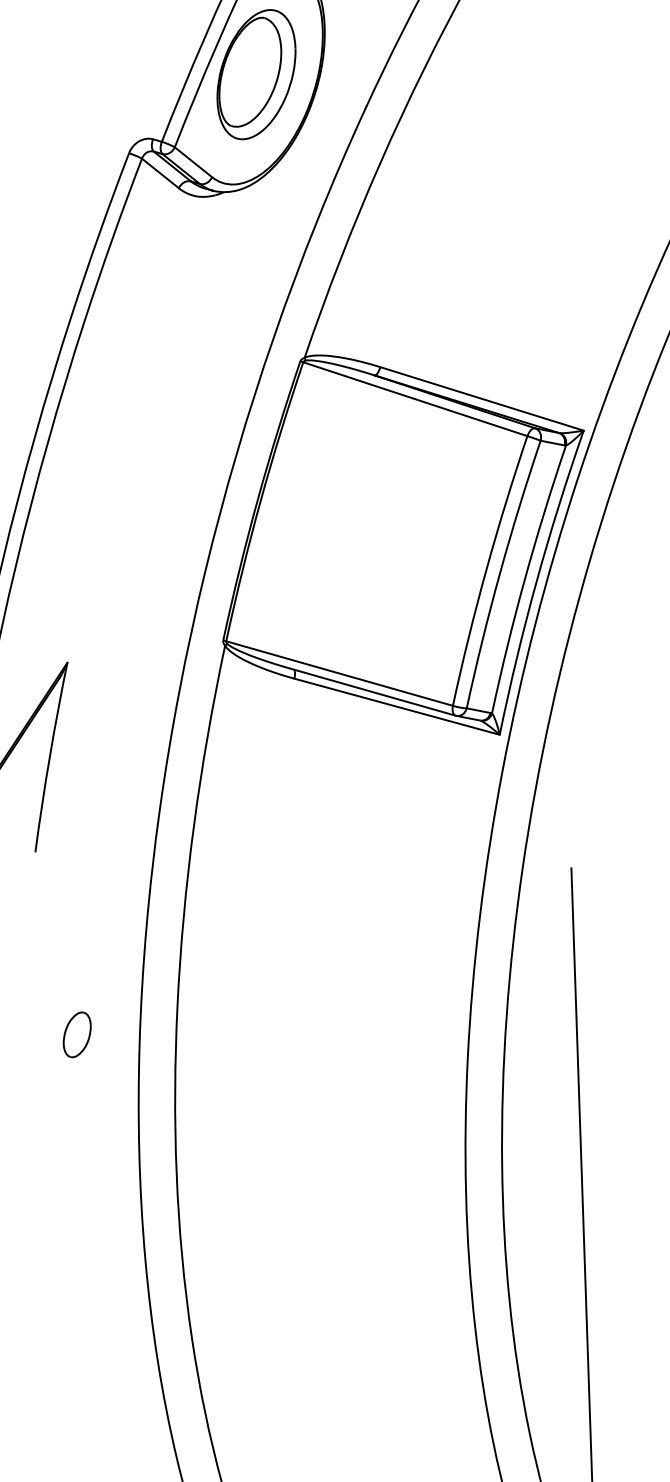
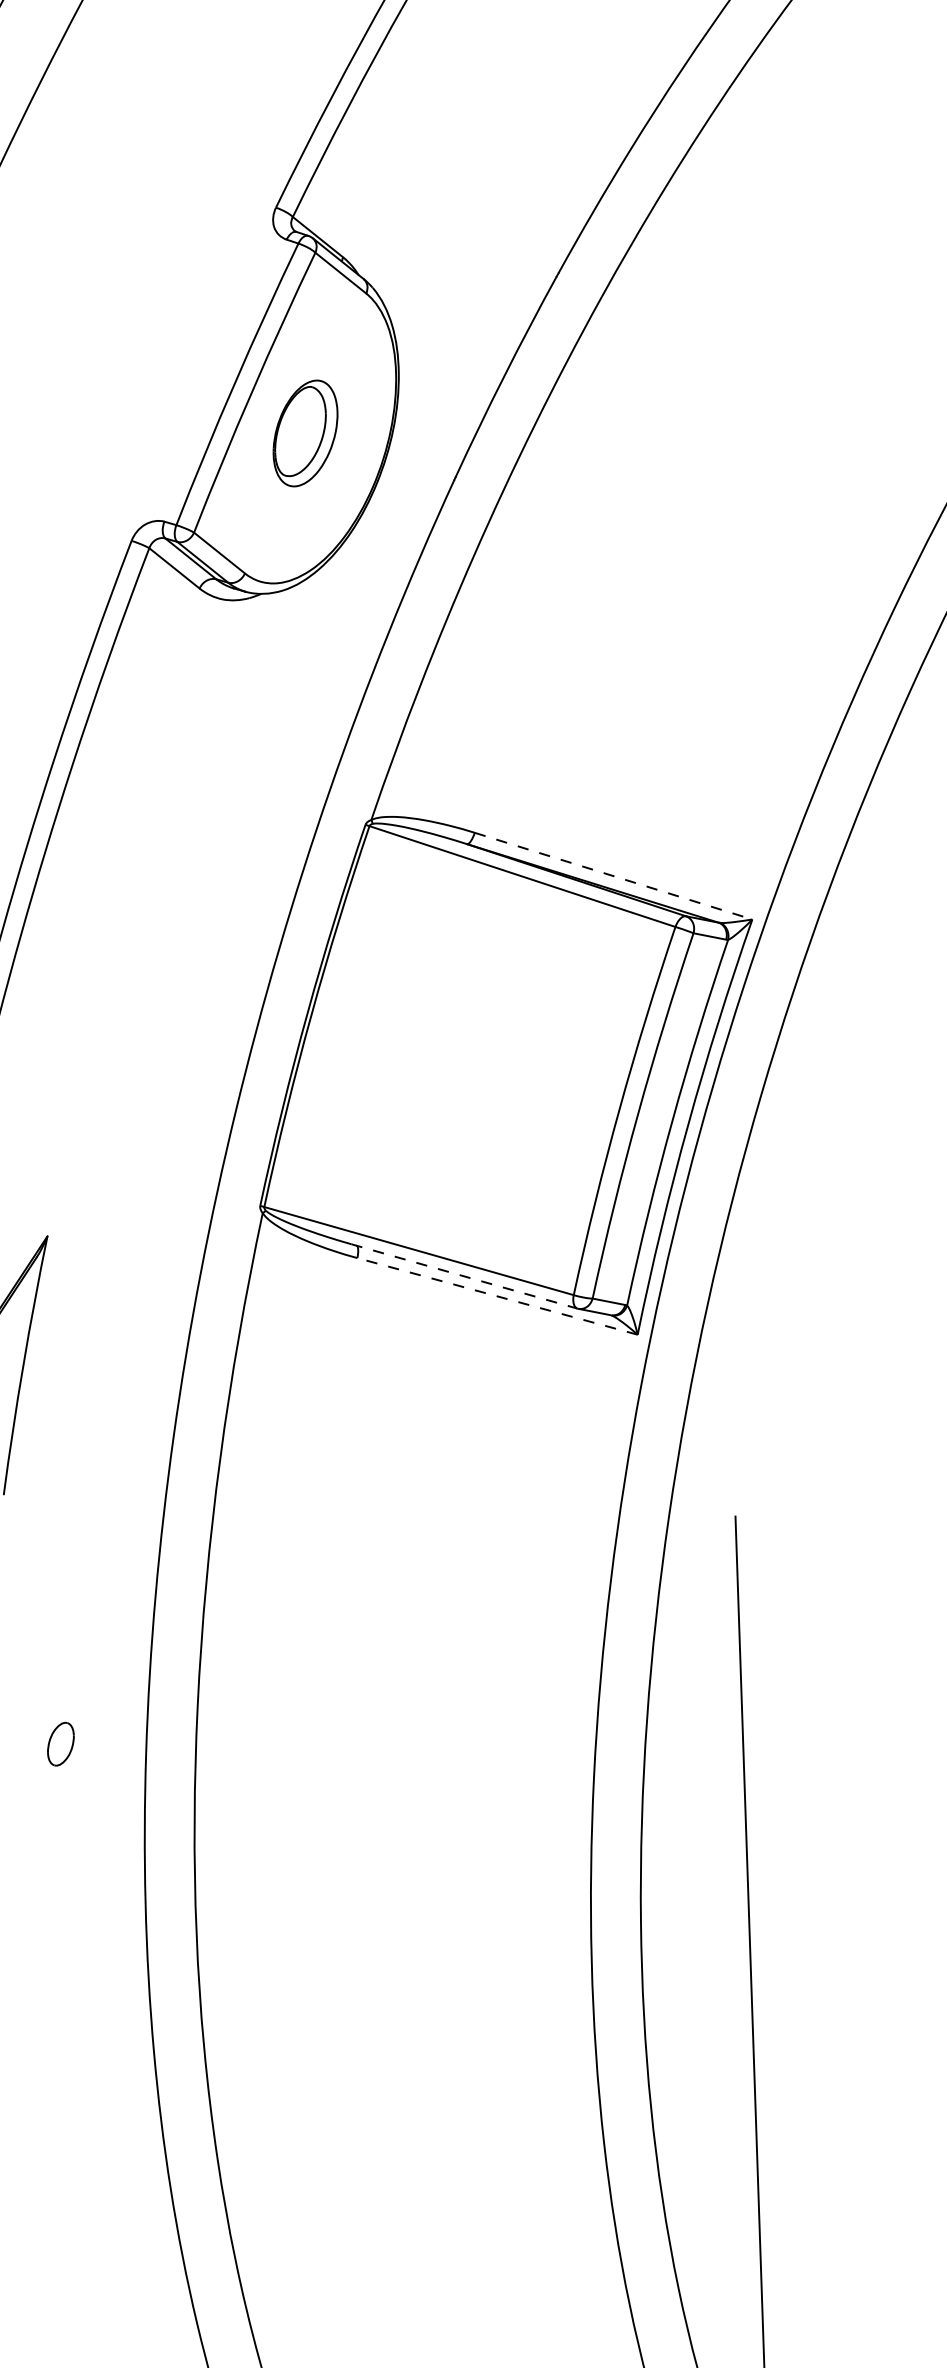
part: (256, 74) -> (305, 433), size x0.6
line: (482, 399) -> (614, 876), solid -> dashed
line: (372, 692) -> (464, 1276), solid -> dashed
line: (397, 706) -> (497, 1296), solid -> dashed
part: (76, 1034) -> (60, 1743), size x0.7

